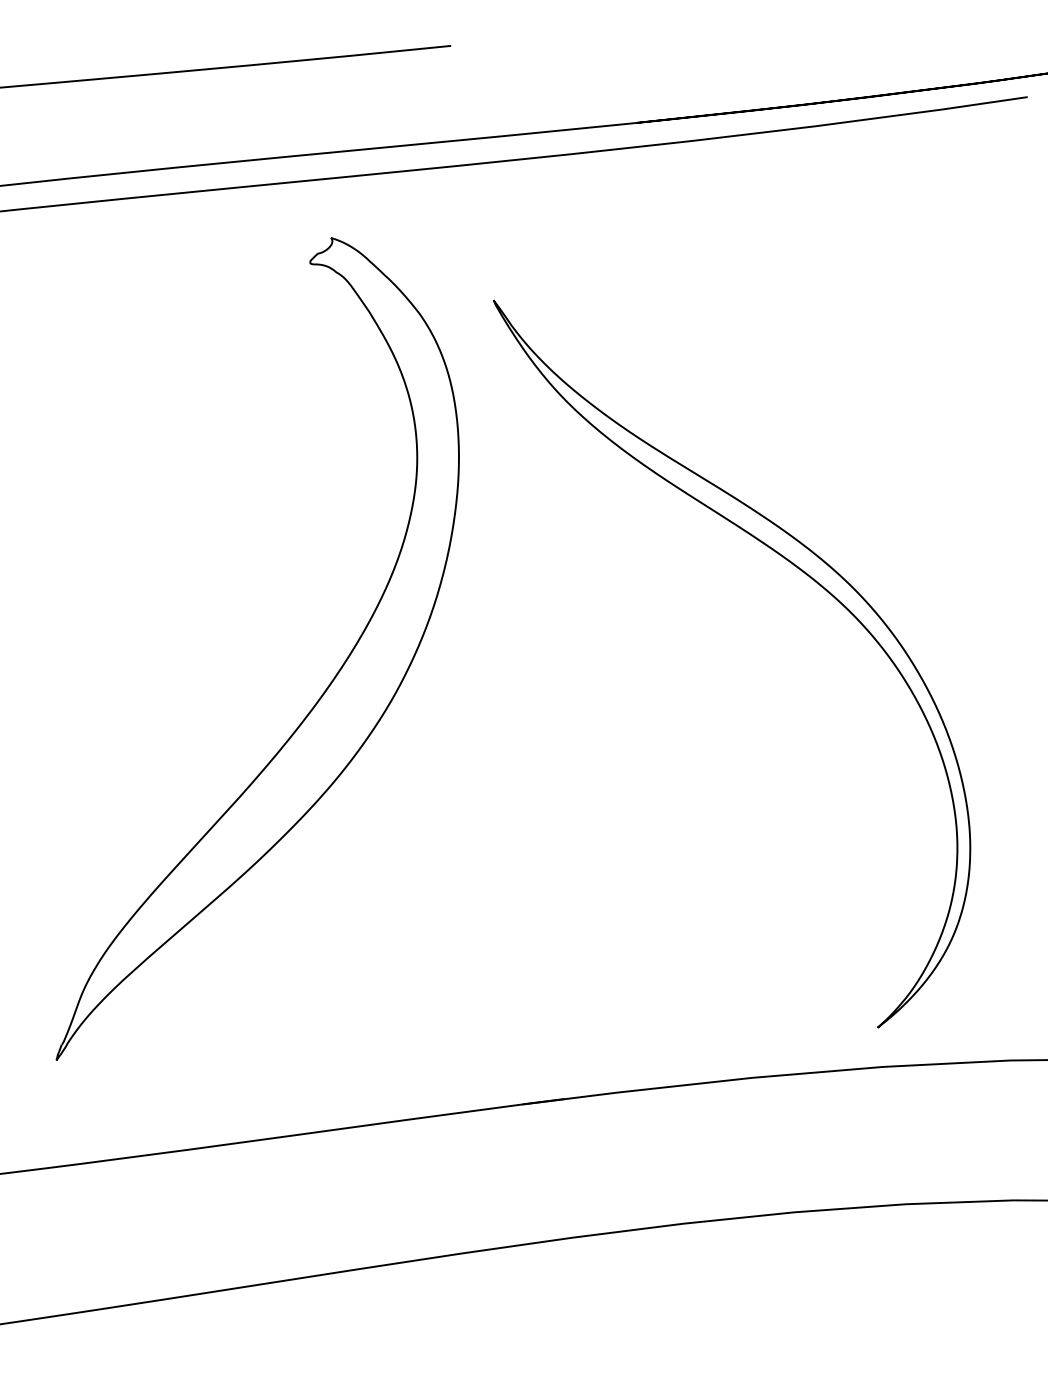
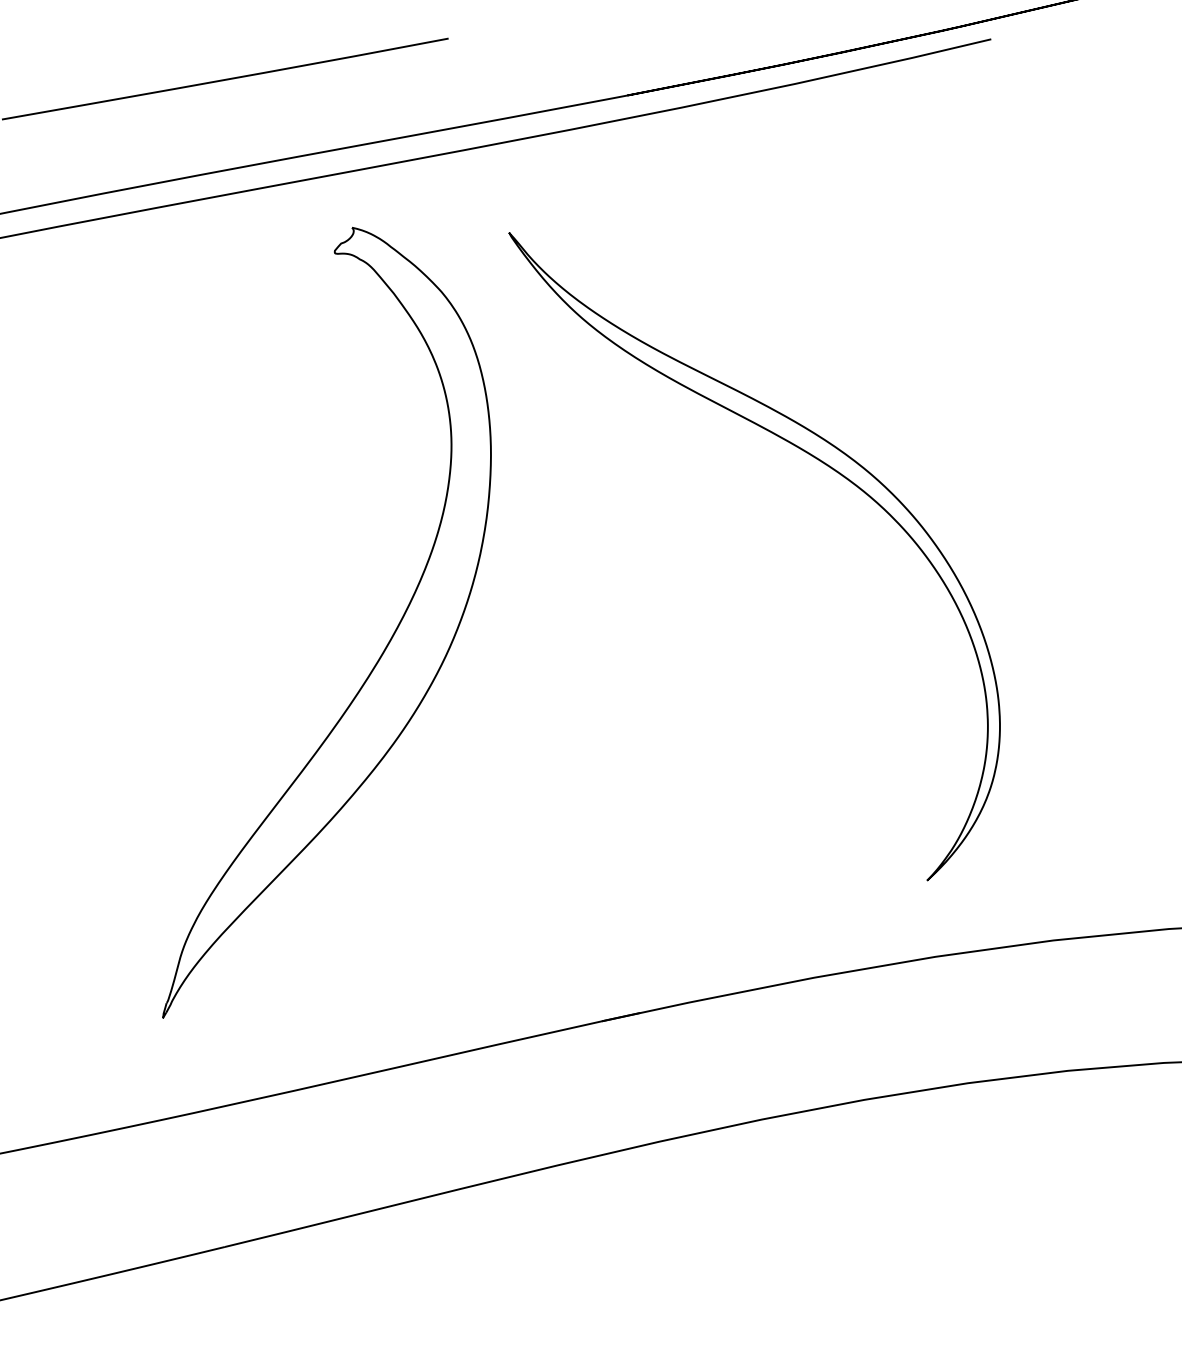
curve: (794, 566) -> (811, 456), moved

